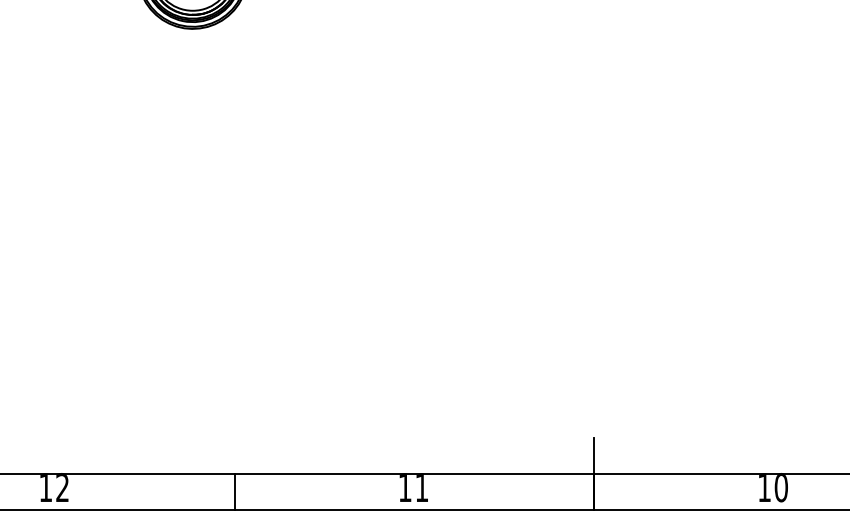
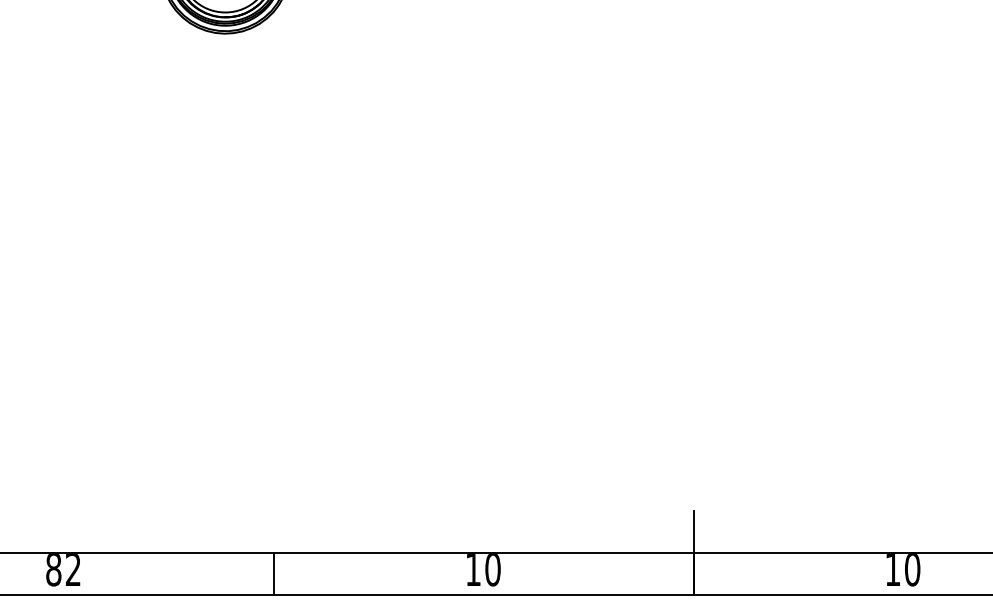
text: (45, 488) -> (53, 570), 12 -> 82
text: (421, 488) -> (492, 570), 11 -> 10

